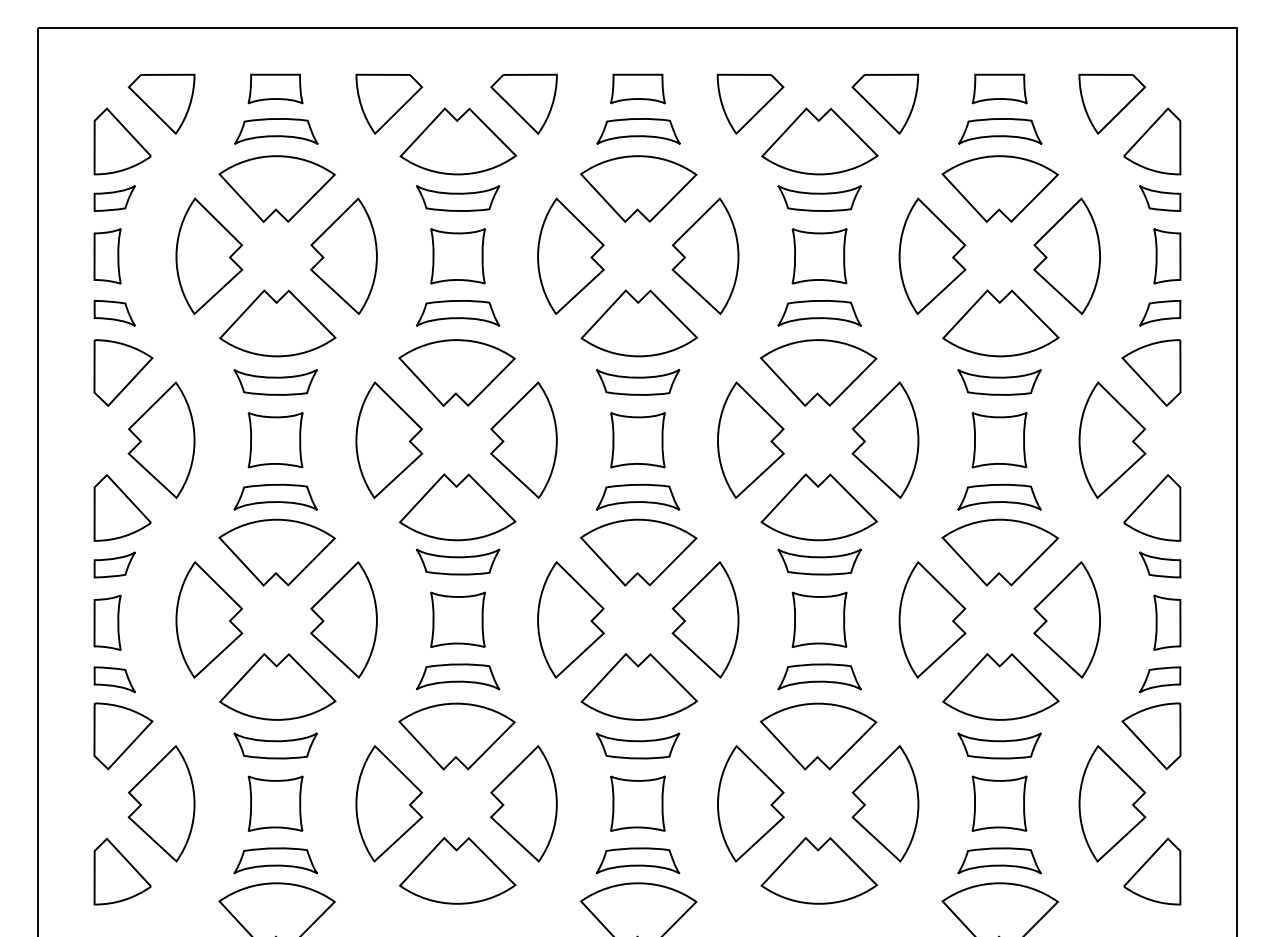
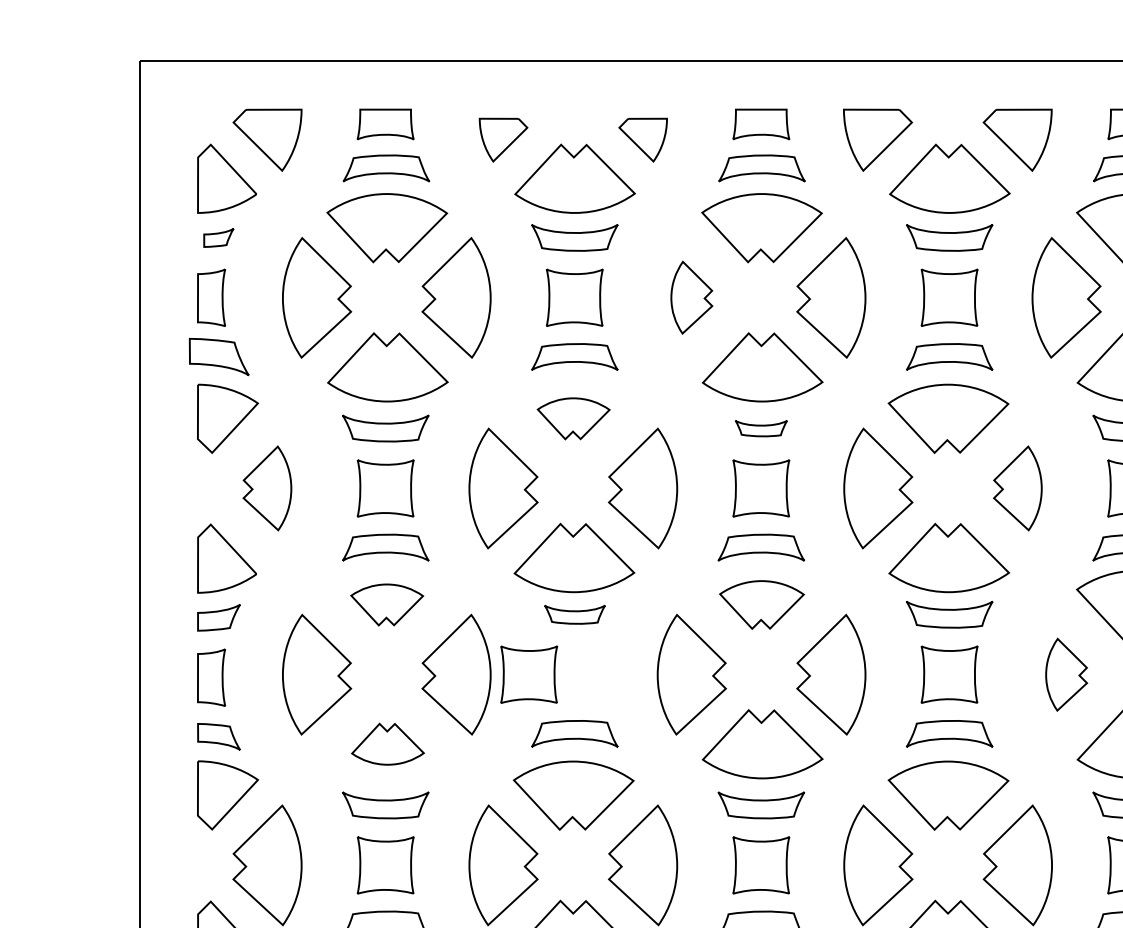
part: (389, 103) -> (503, 139), size x0.7
part: (523, 103) -> (642, 139), size x0.7
part: (114, 198) -> (218, 237), size x0.7
part: (570, 255) -> (691, 297), size x0.6
part: (114, 313) -> (218, 357), size x1.4
part: (456, 372) -> (573, 418), size x0.6
part: (637, 382) -> (760, 428), size x0.6
part: (161, 439) -> (267, 487), size x0.7
part: (885, 439) -> (1017, 487), size x0.7
part: (276, 552) -> (386, 604), size x0.6
part: (638, 552) -> (761, 604), size x0.7
part: (458, 561) -> (575, 614), size x0.7
part: (457, 619) -> (528, 674), moved
part: (932, 619) -> (1066, 674), size x0.6
part: (277, 686) -> (387, 743), size x0.6

